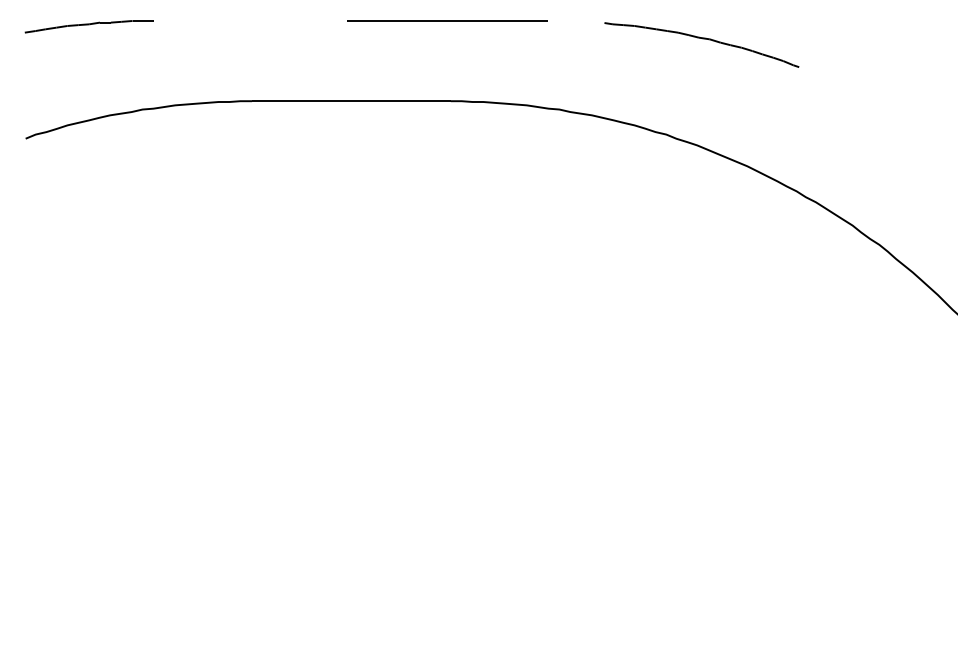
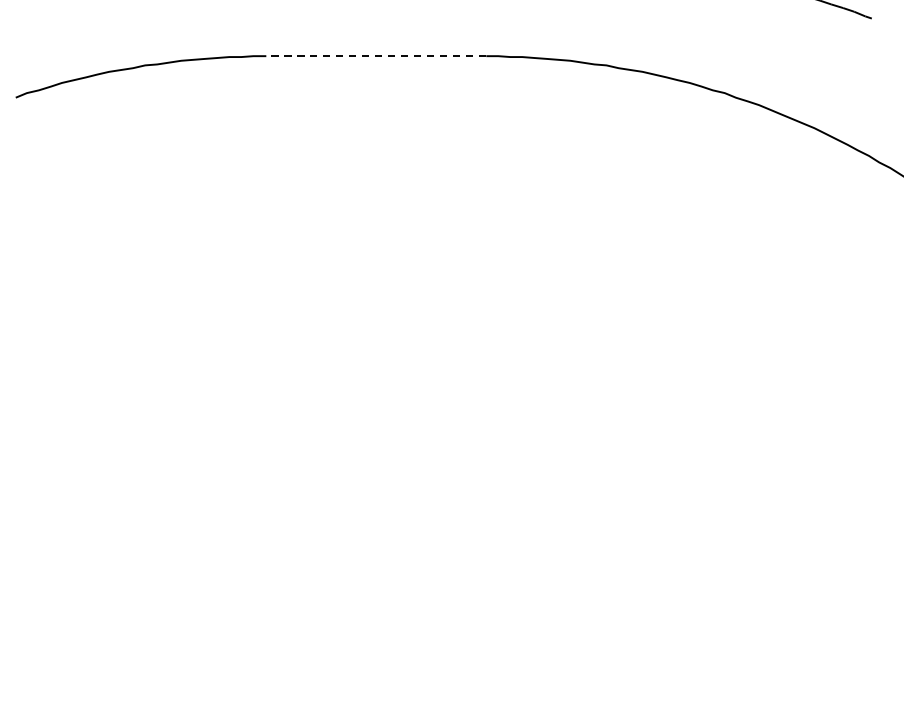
line: (350, 101) -> (375, 56), solid -> dashed

